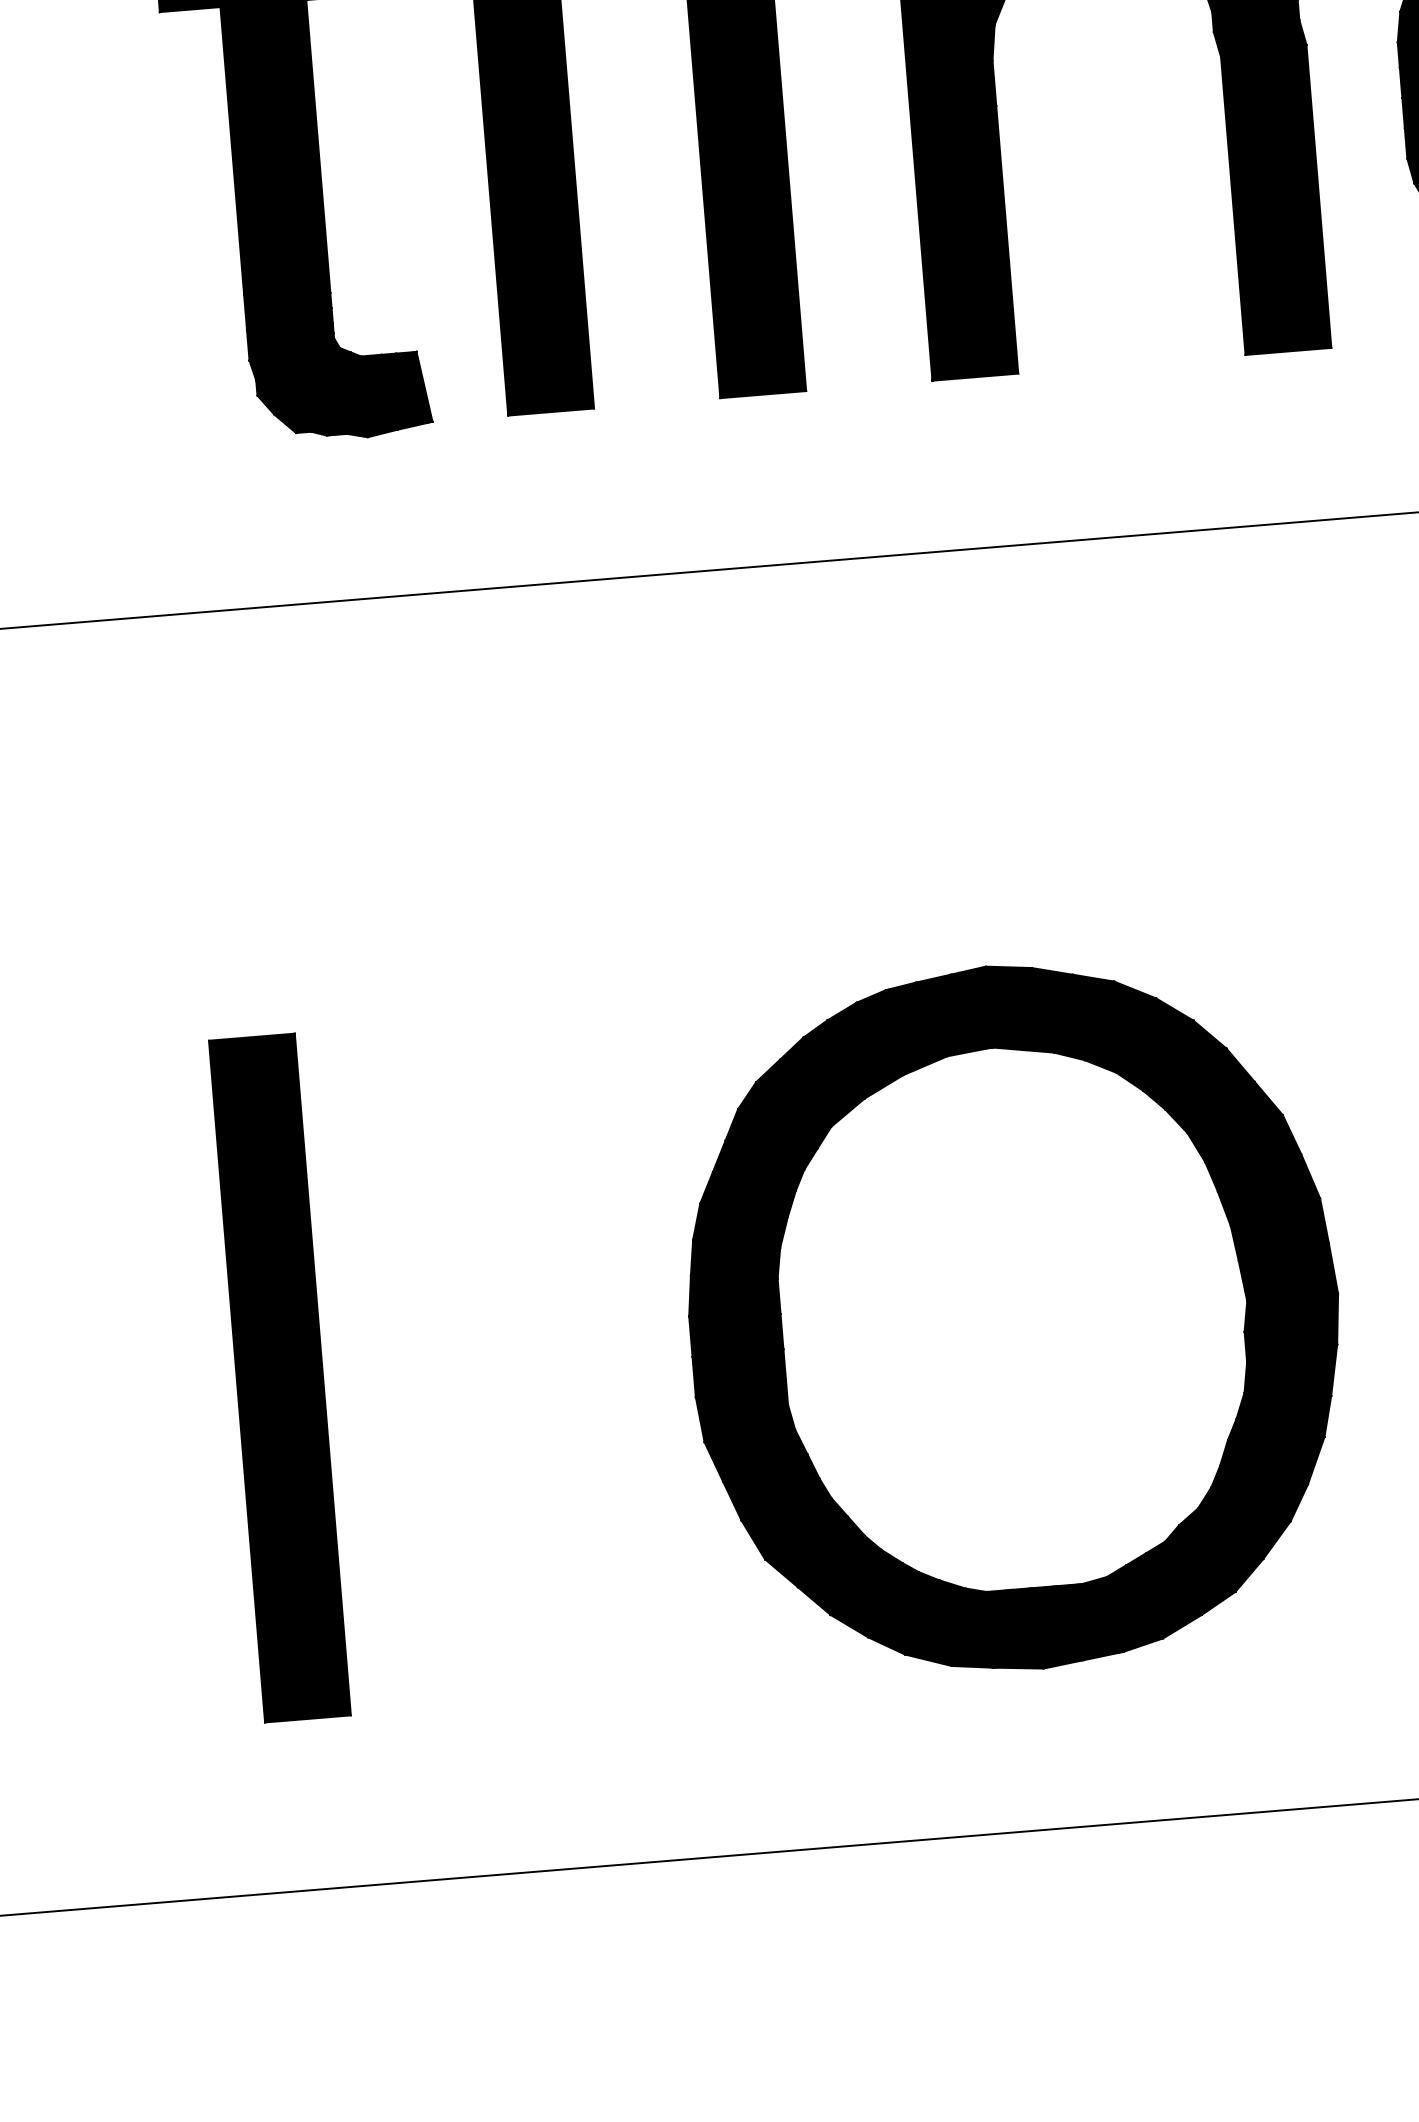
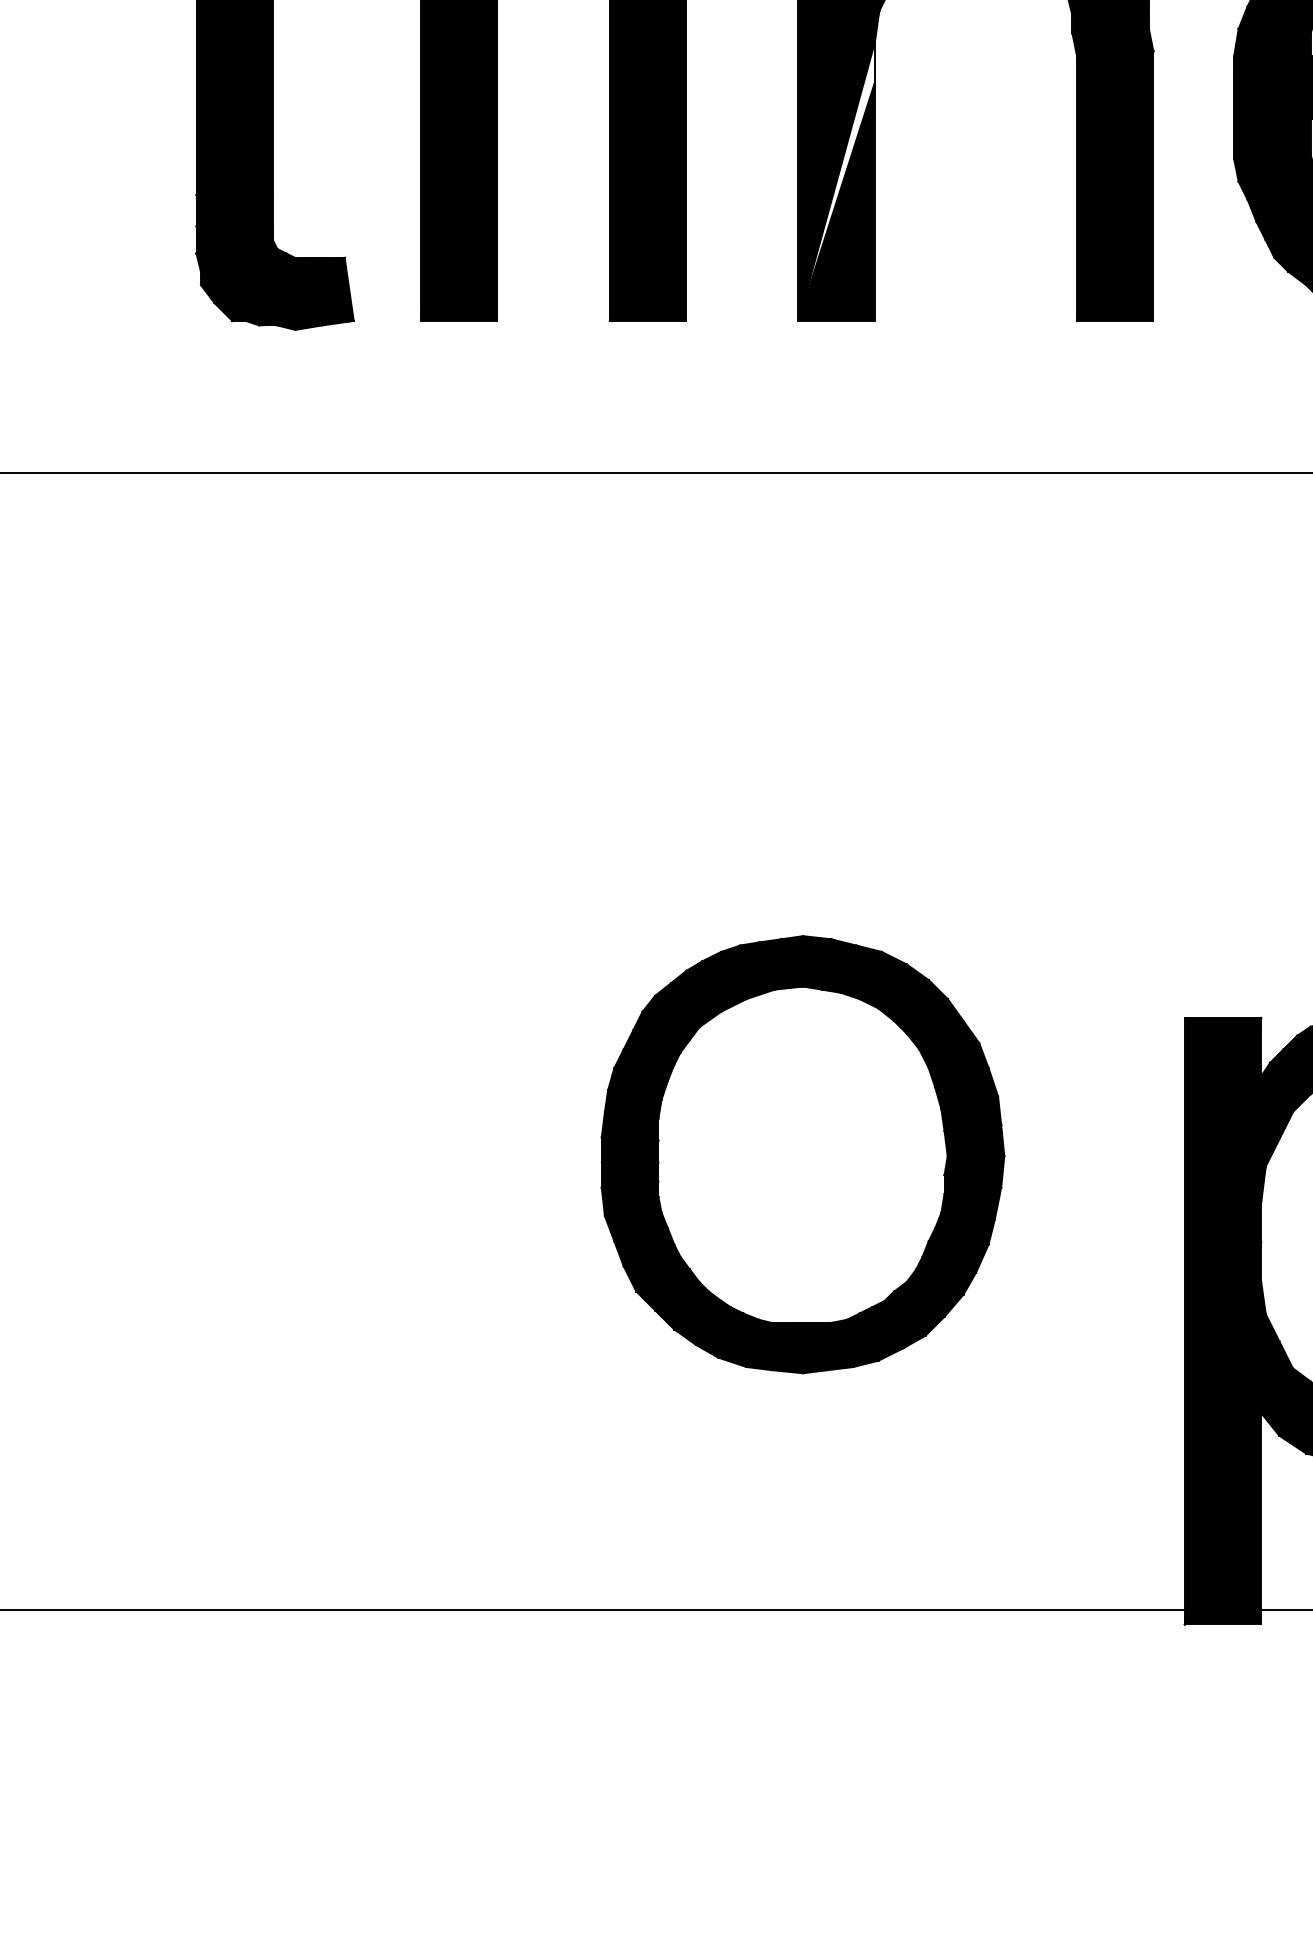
fill: (962, 220) -> (836, 181), removed
part: (1013, 1317) -> (802, 1154), size x0.7
part: (279, 1377) -> (149, 1154), removed

